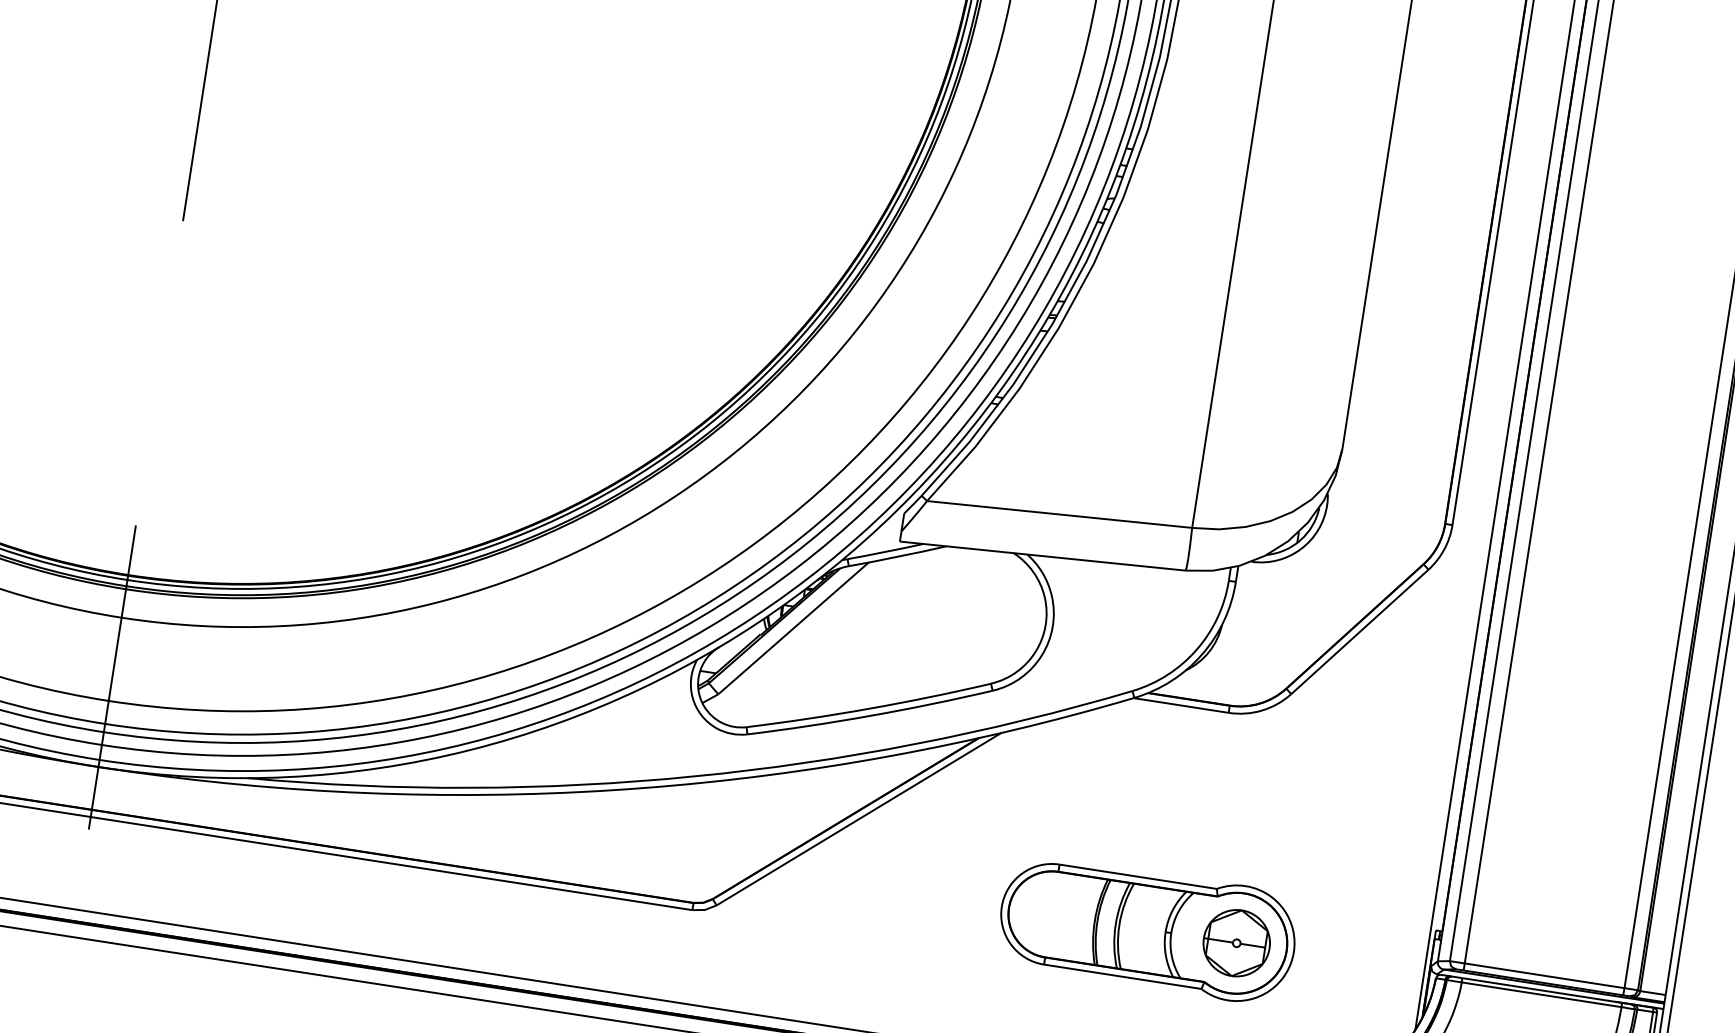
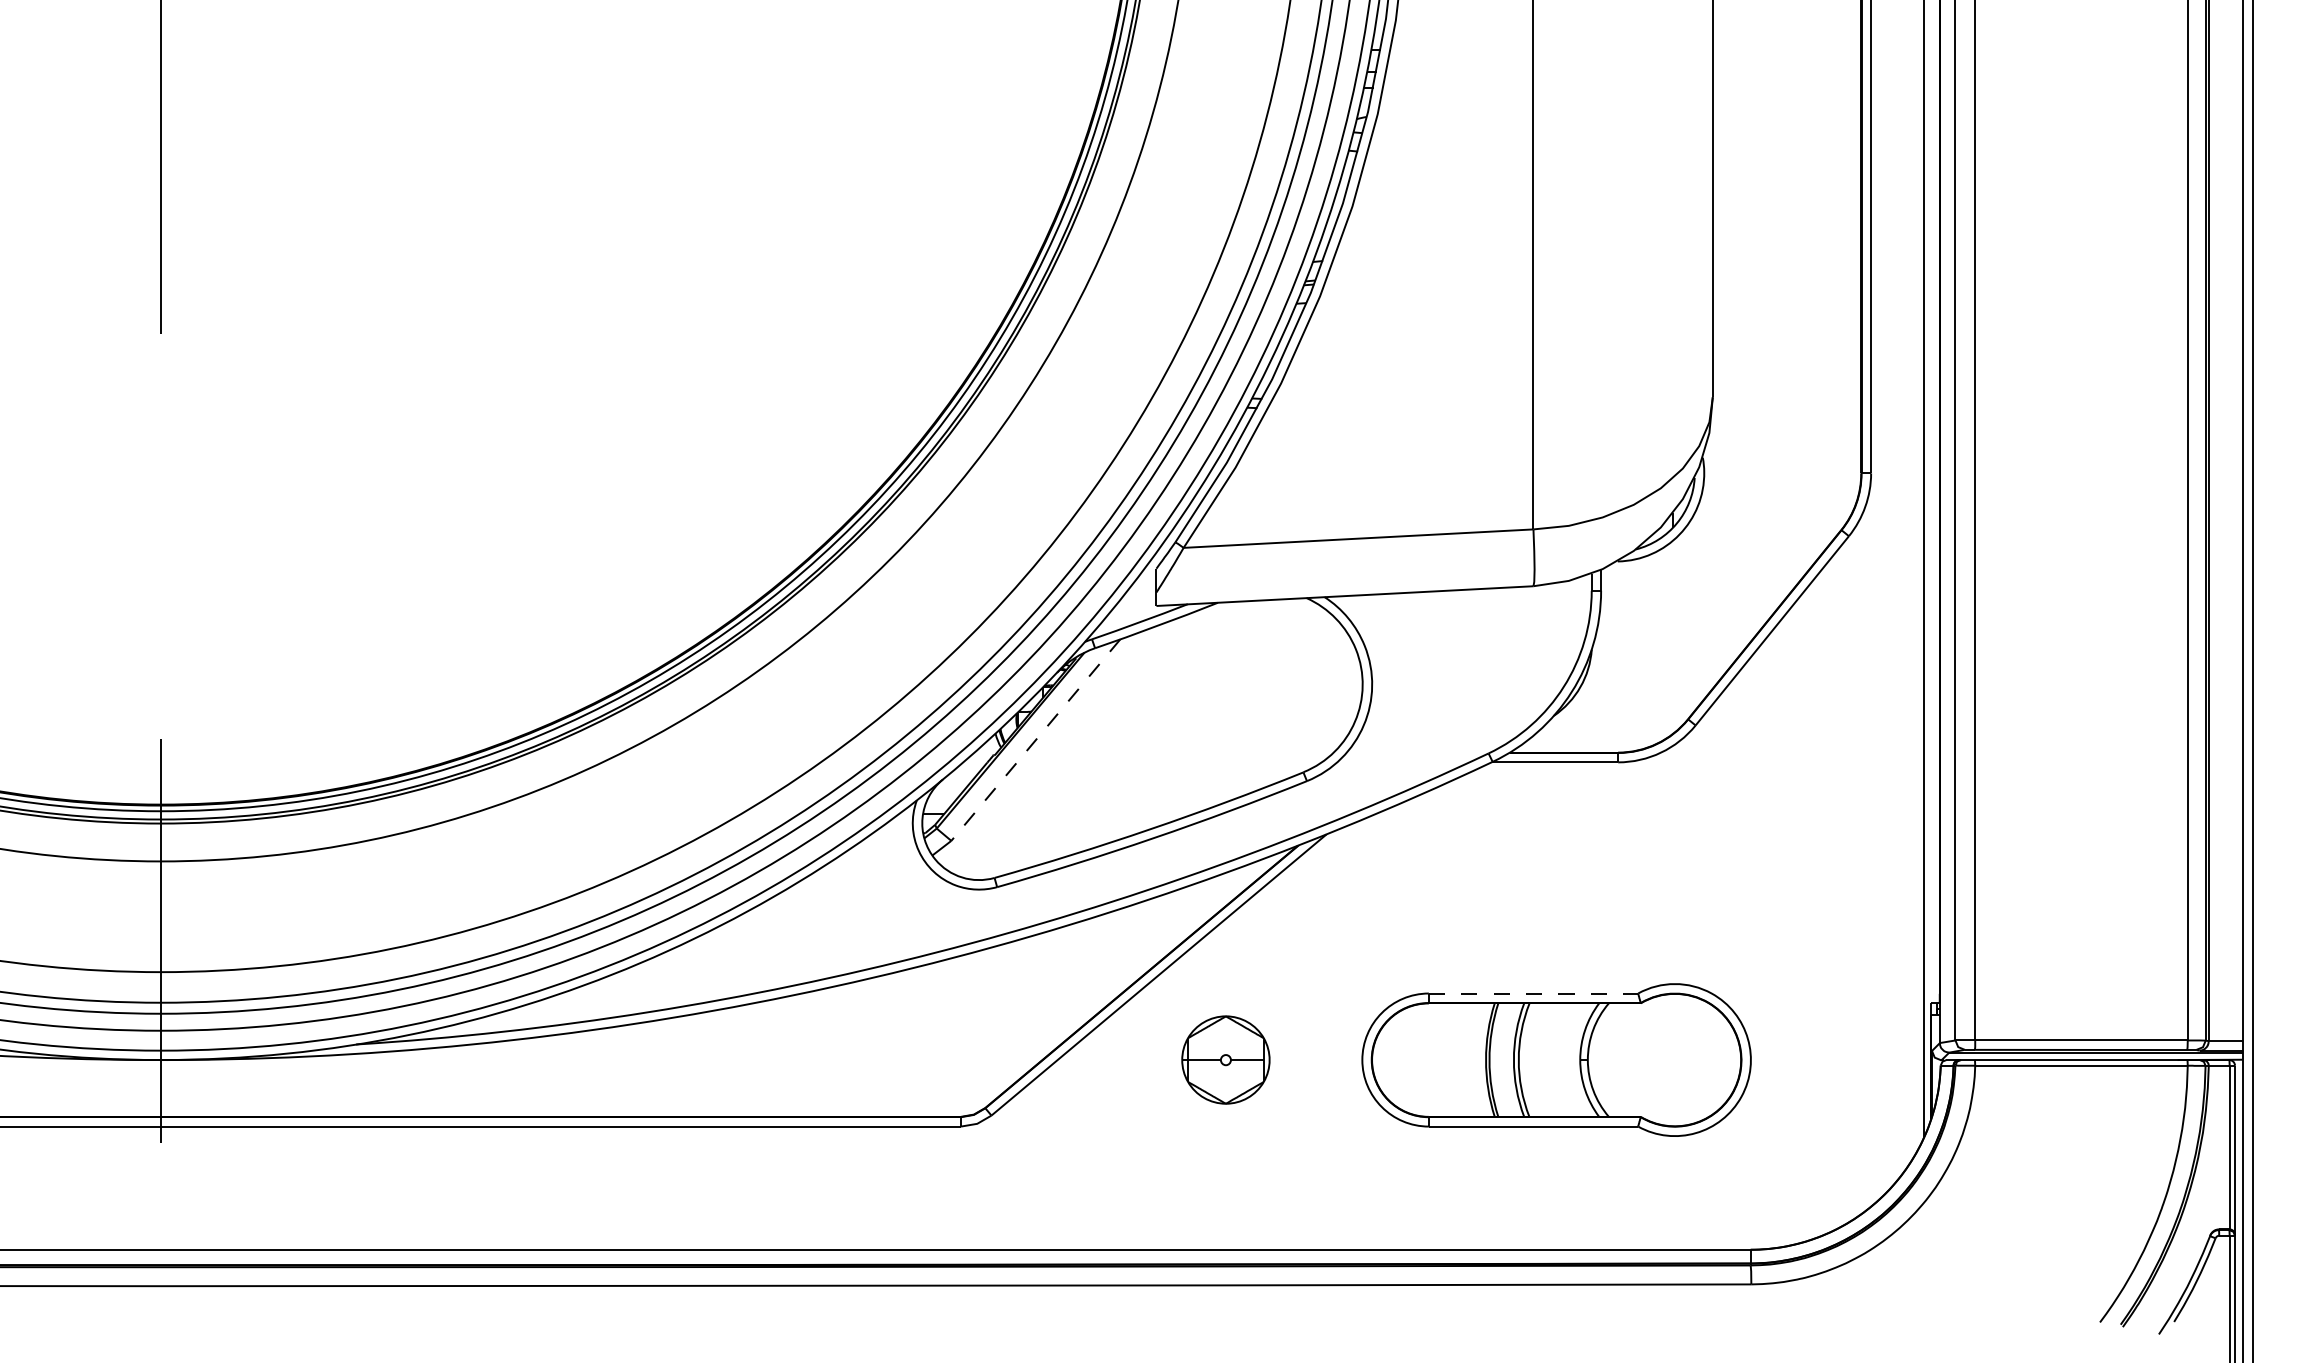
line: (793, 628) -> (1035, 740), solid -> dashed
line: (1138, 876) -> (1533, 993), solid -> dashed
part: (1236, 942) -> (1225, 1059), moved

